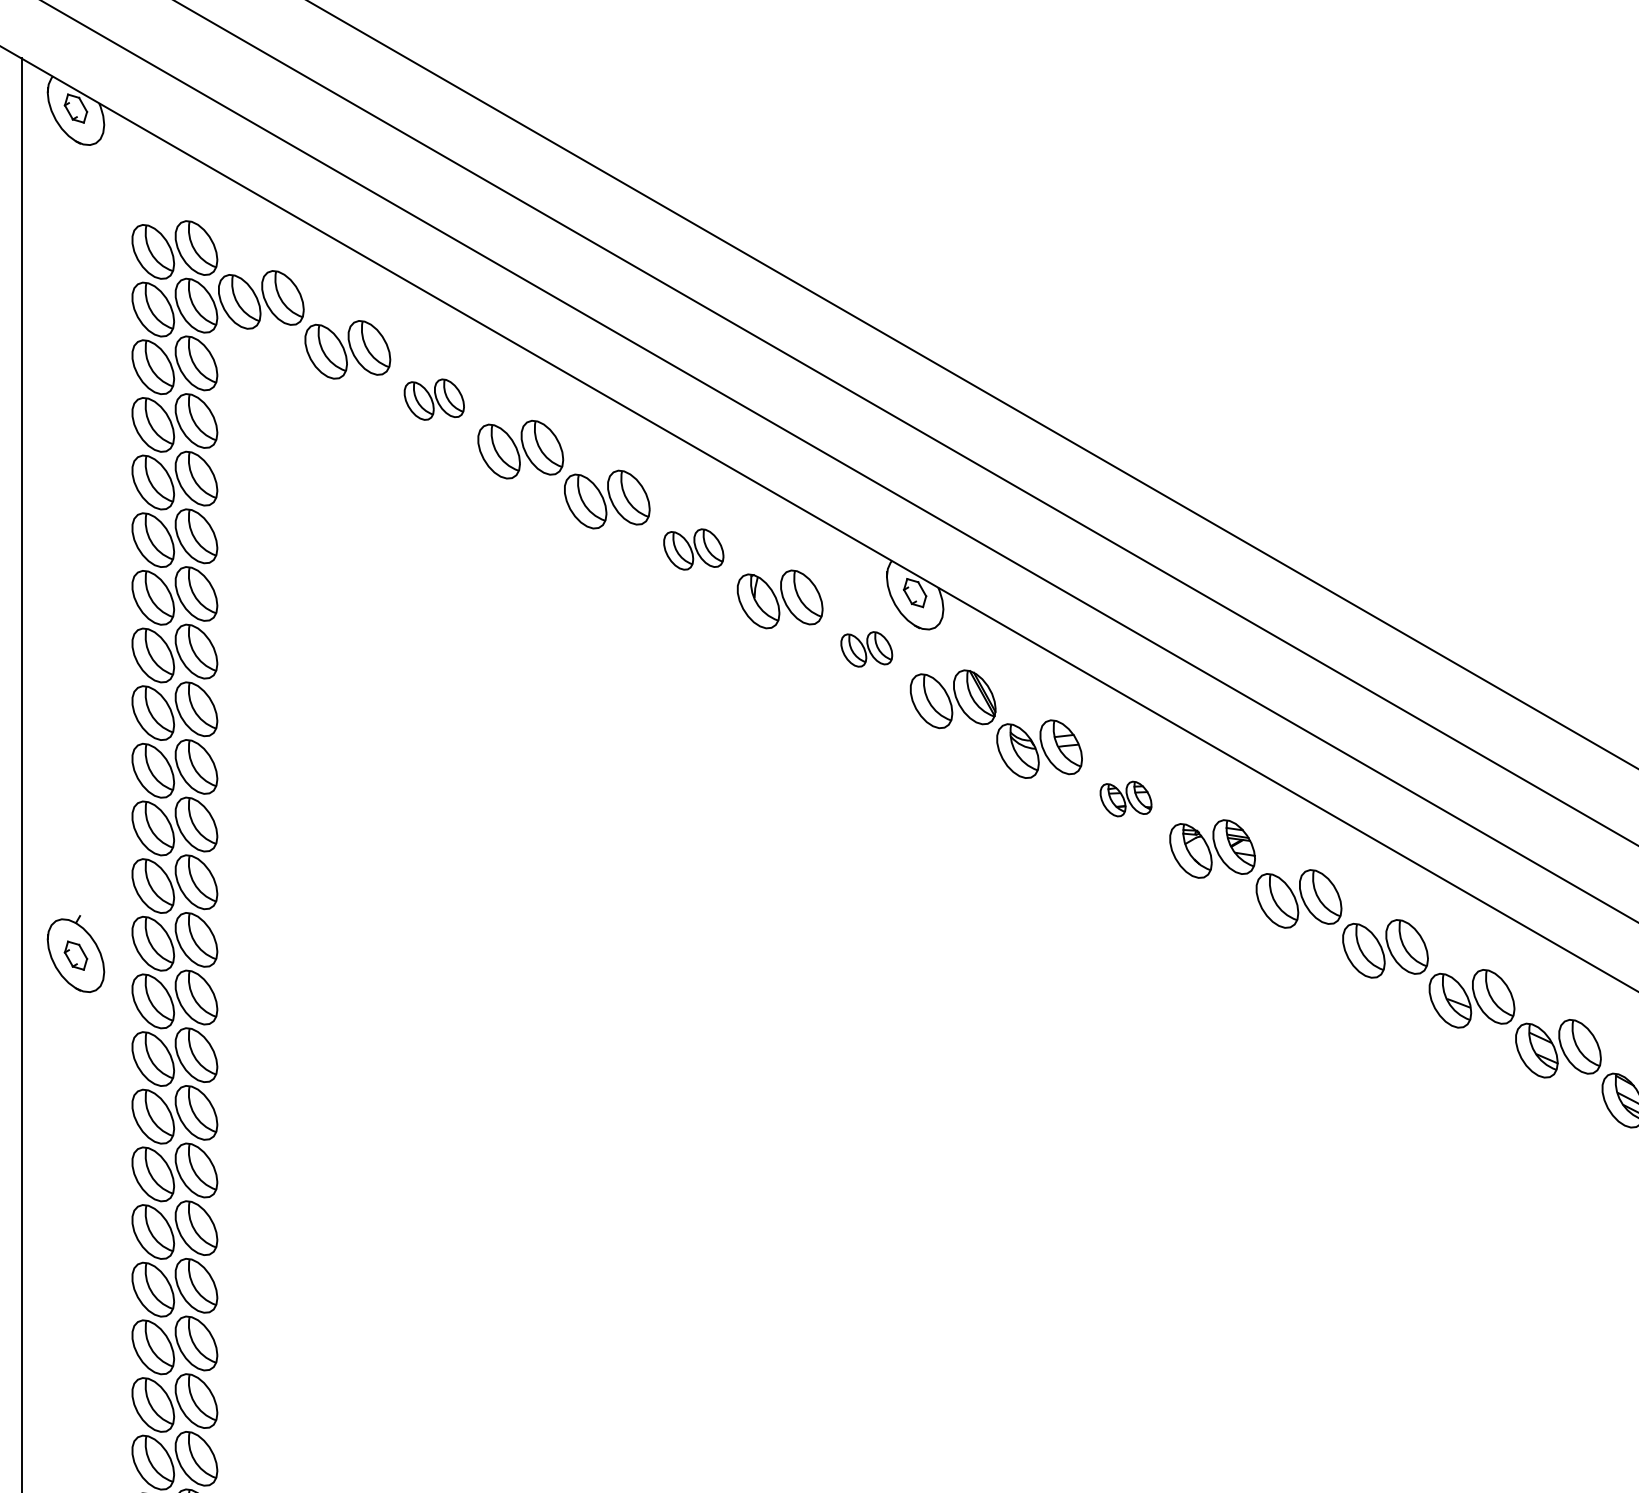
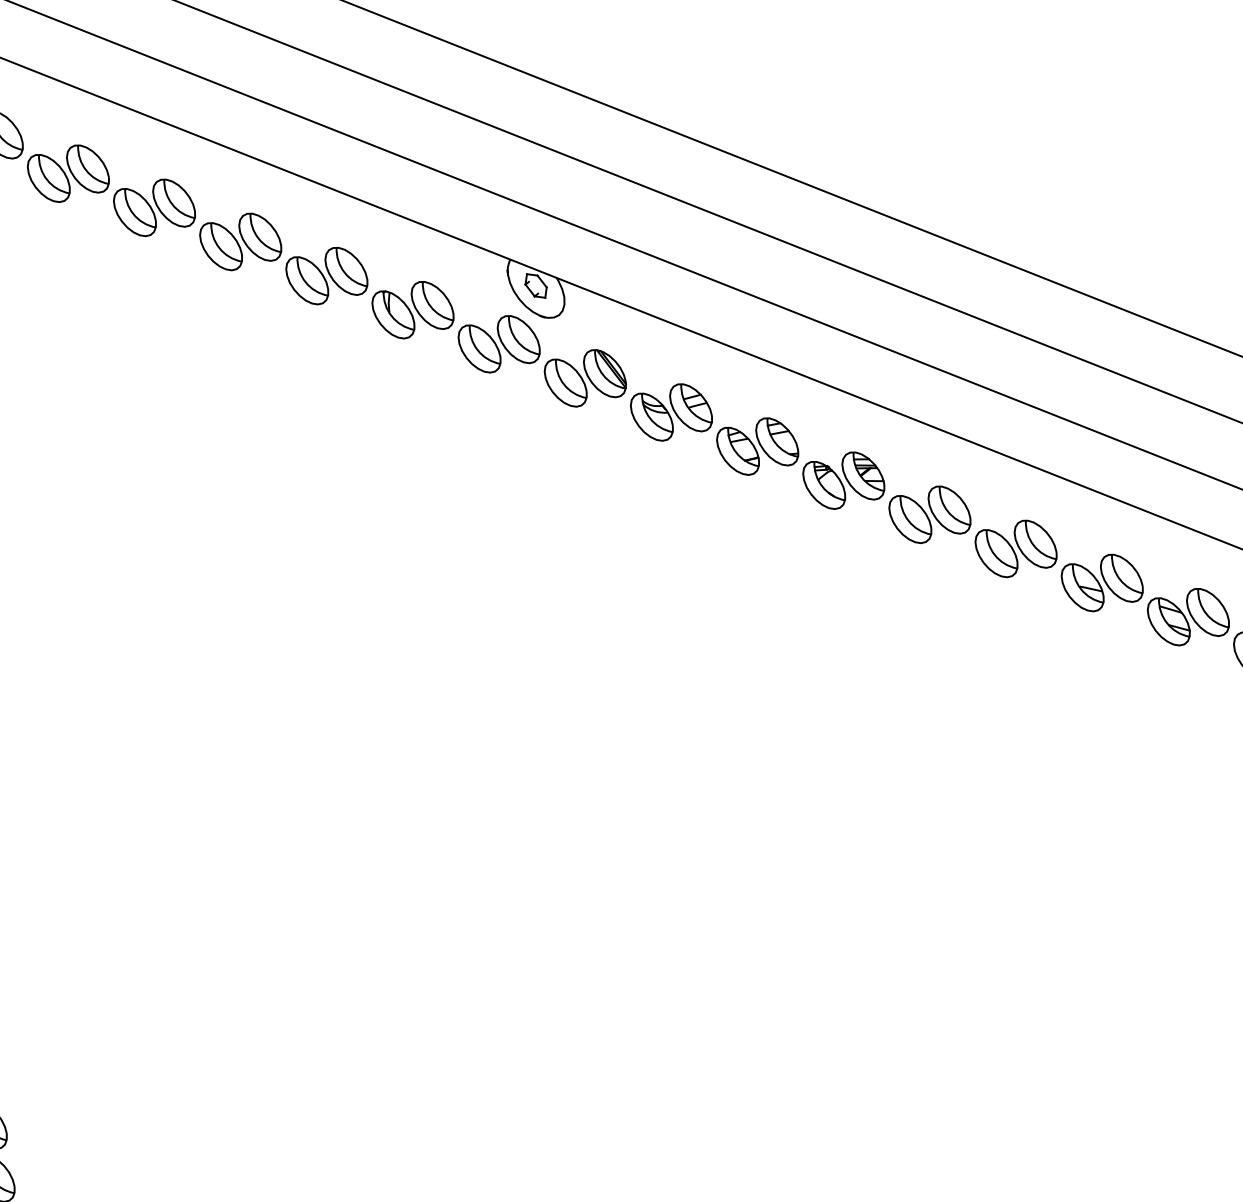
part: (434, 399) -> (68, 173), size x1.43
part: (693, 549) -> (326, 276), size x1.43
part: (866, 649) -> (499, 344), size x1.67
part: (1125, 798) -> (757, 446), size x1.67

